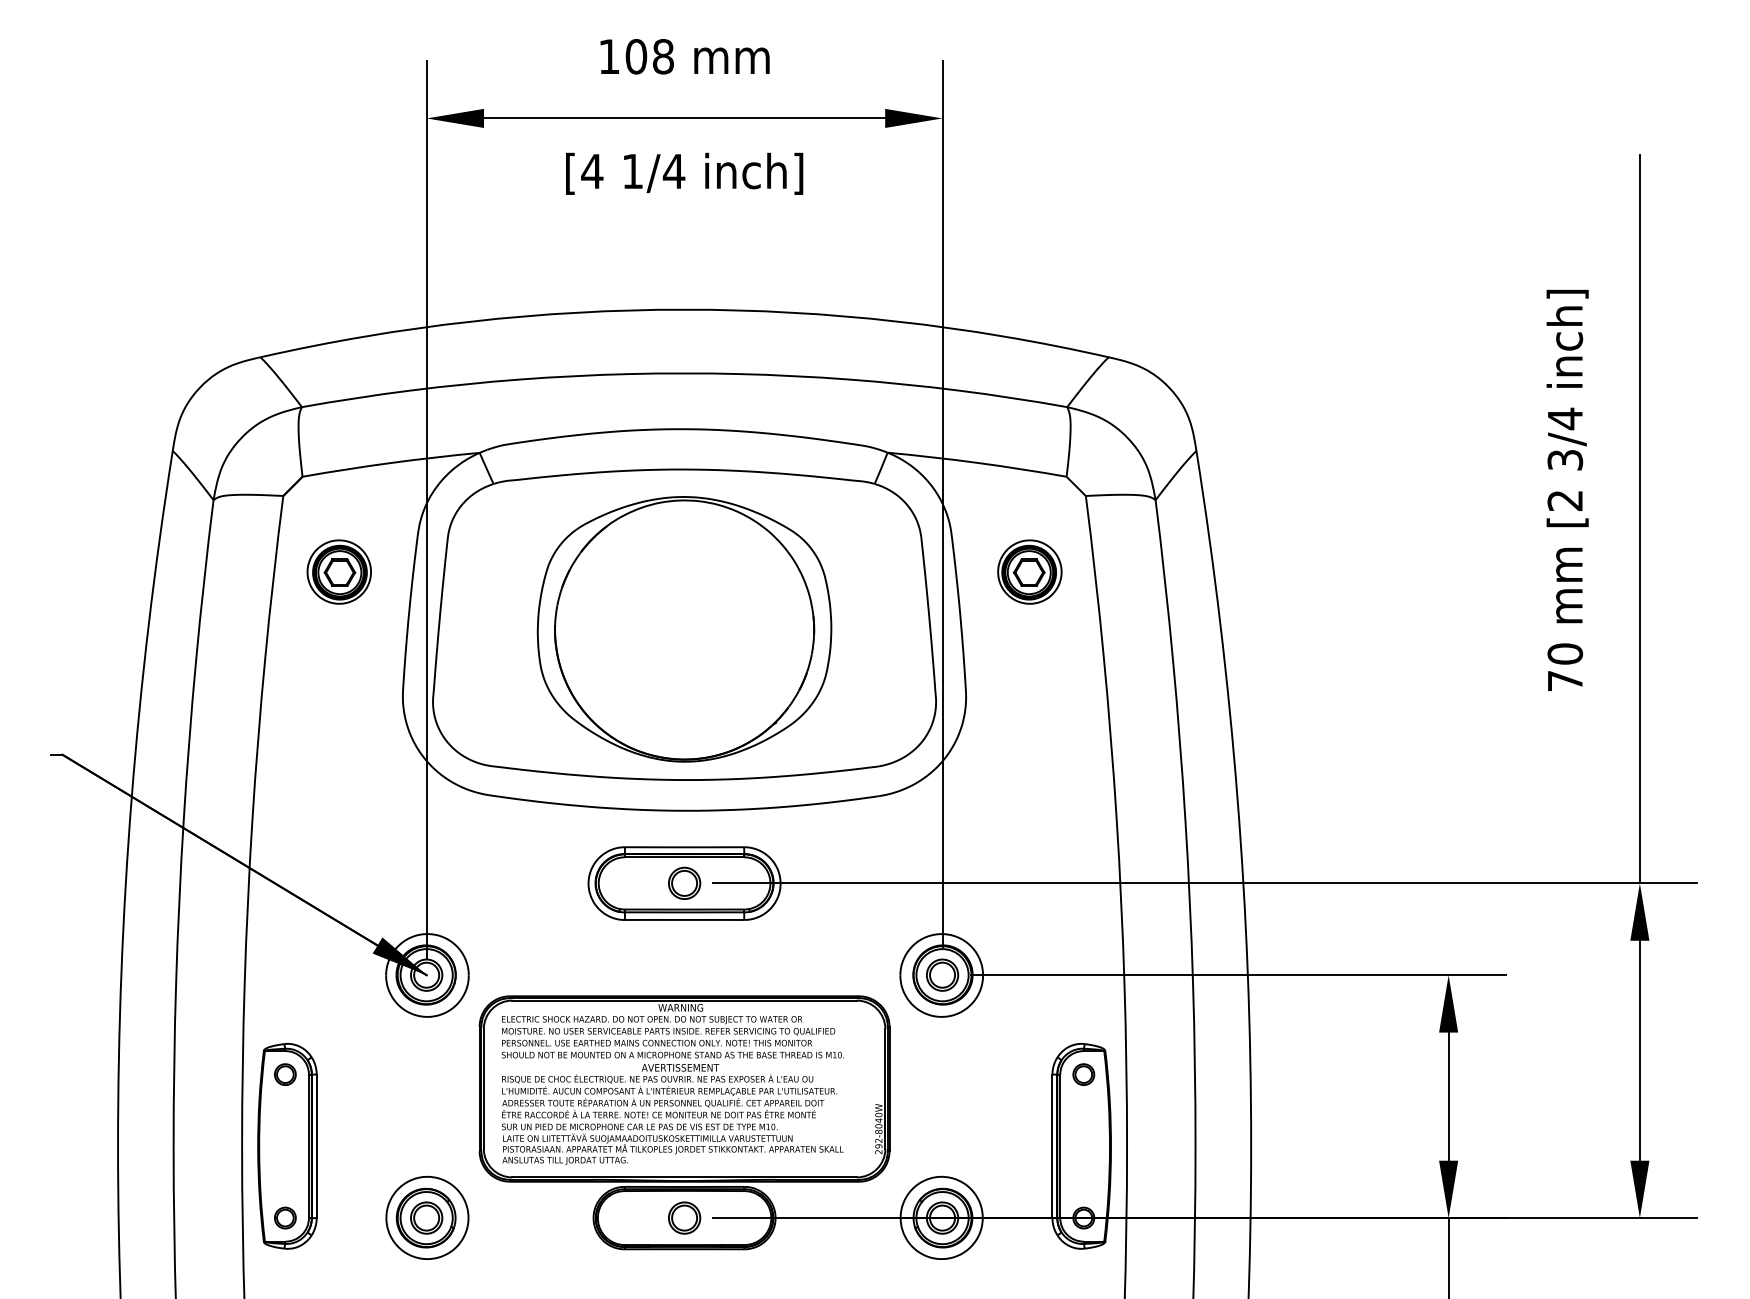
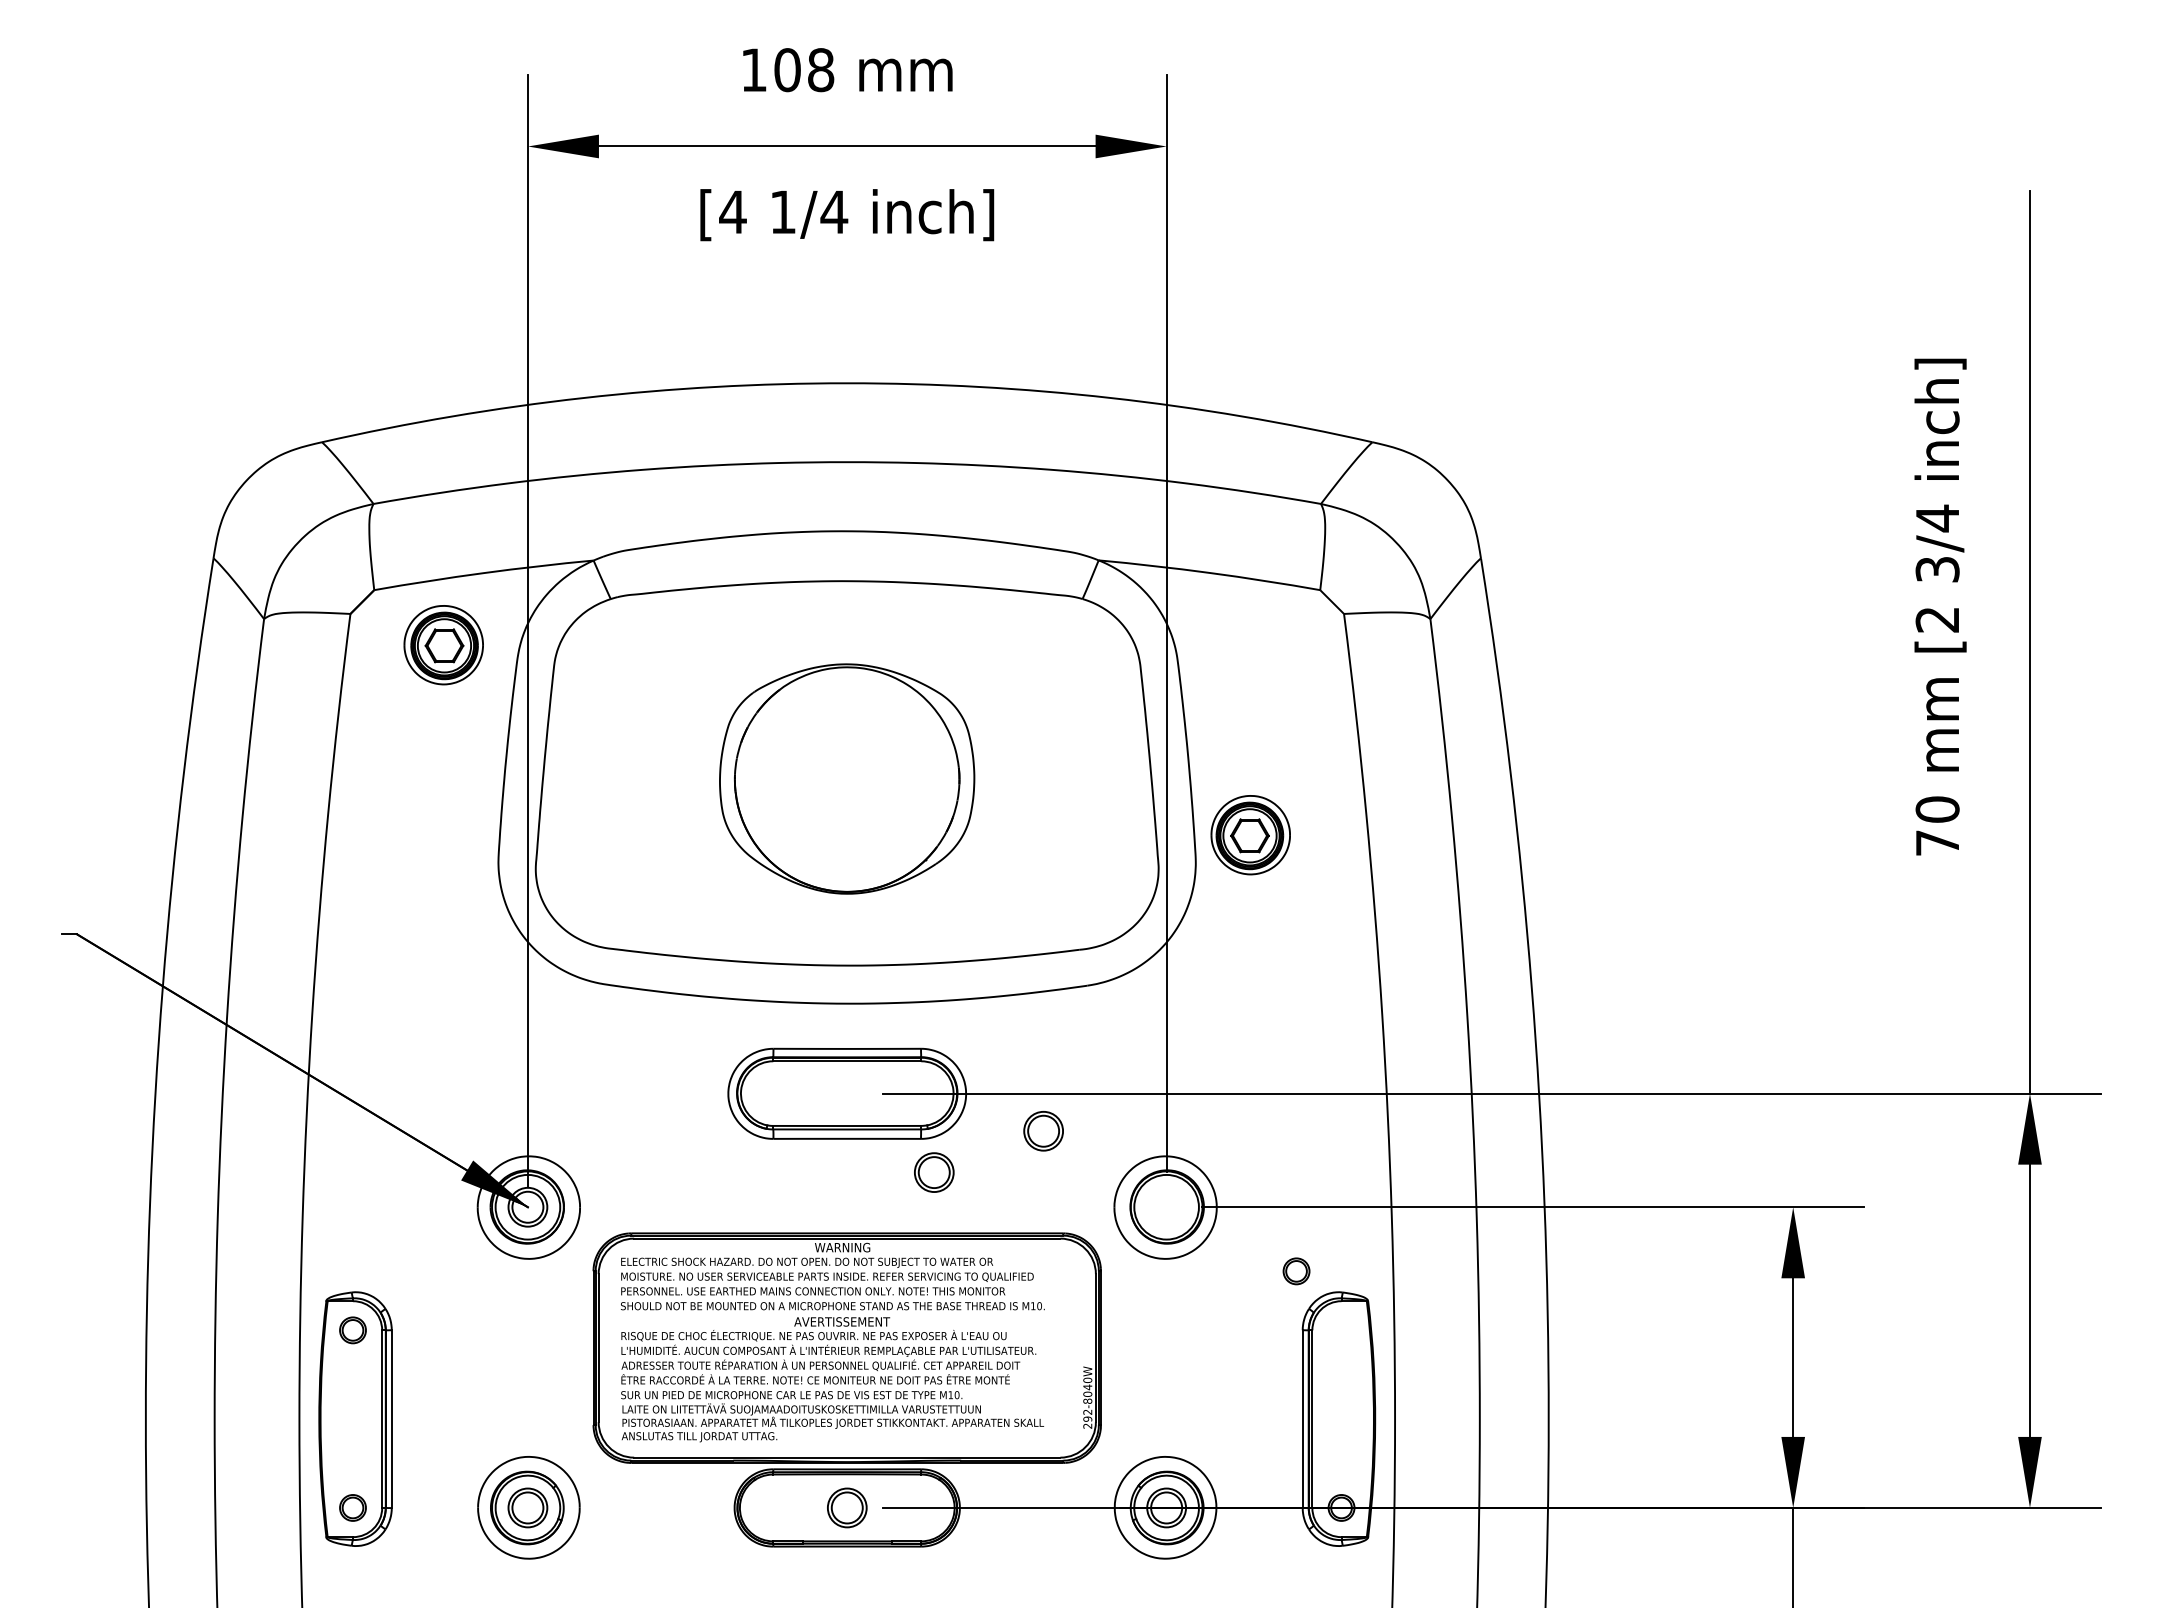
part: (339, 572) -> (443, 645), moved
part: (1029, 572) -> (1250, 835), moved
part: (683, 628) -> (846, 778), size x0.7
part: (684, 883) -> (934, 1172), moved
part: (942, 975) -> (1043, 1131), moved
part: (1083, 1074) -> (1296, 1271), moved

